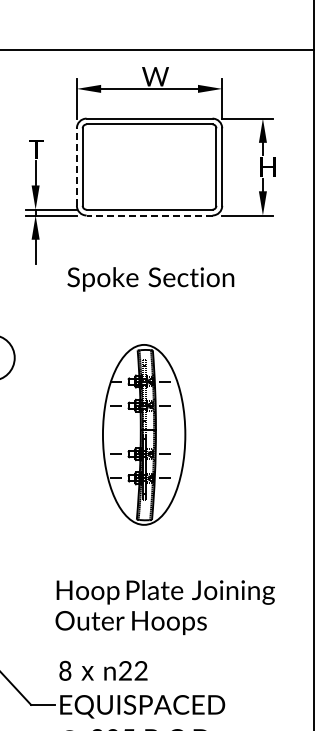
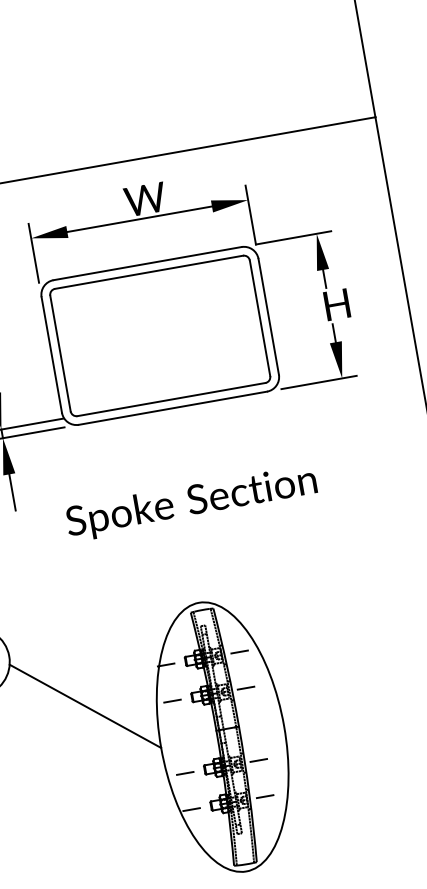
line: (76, 167) -> (51, 355), dashed -> solid
line: (149, 215) -> (172, 408), dashed -> solid
line: (58, 398) -> (85, 705), added

